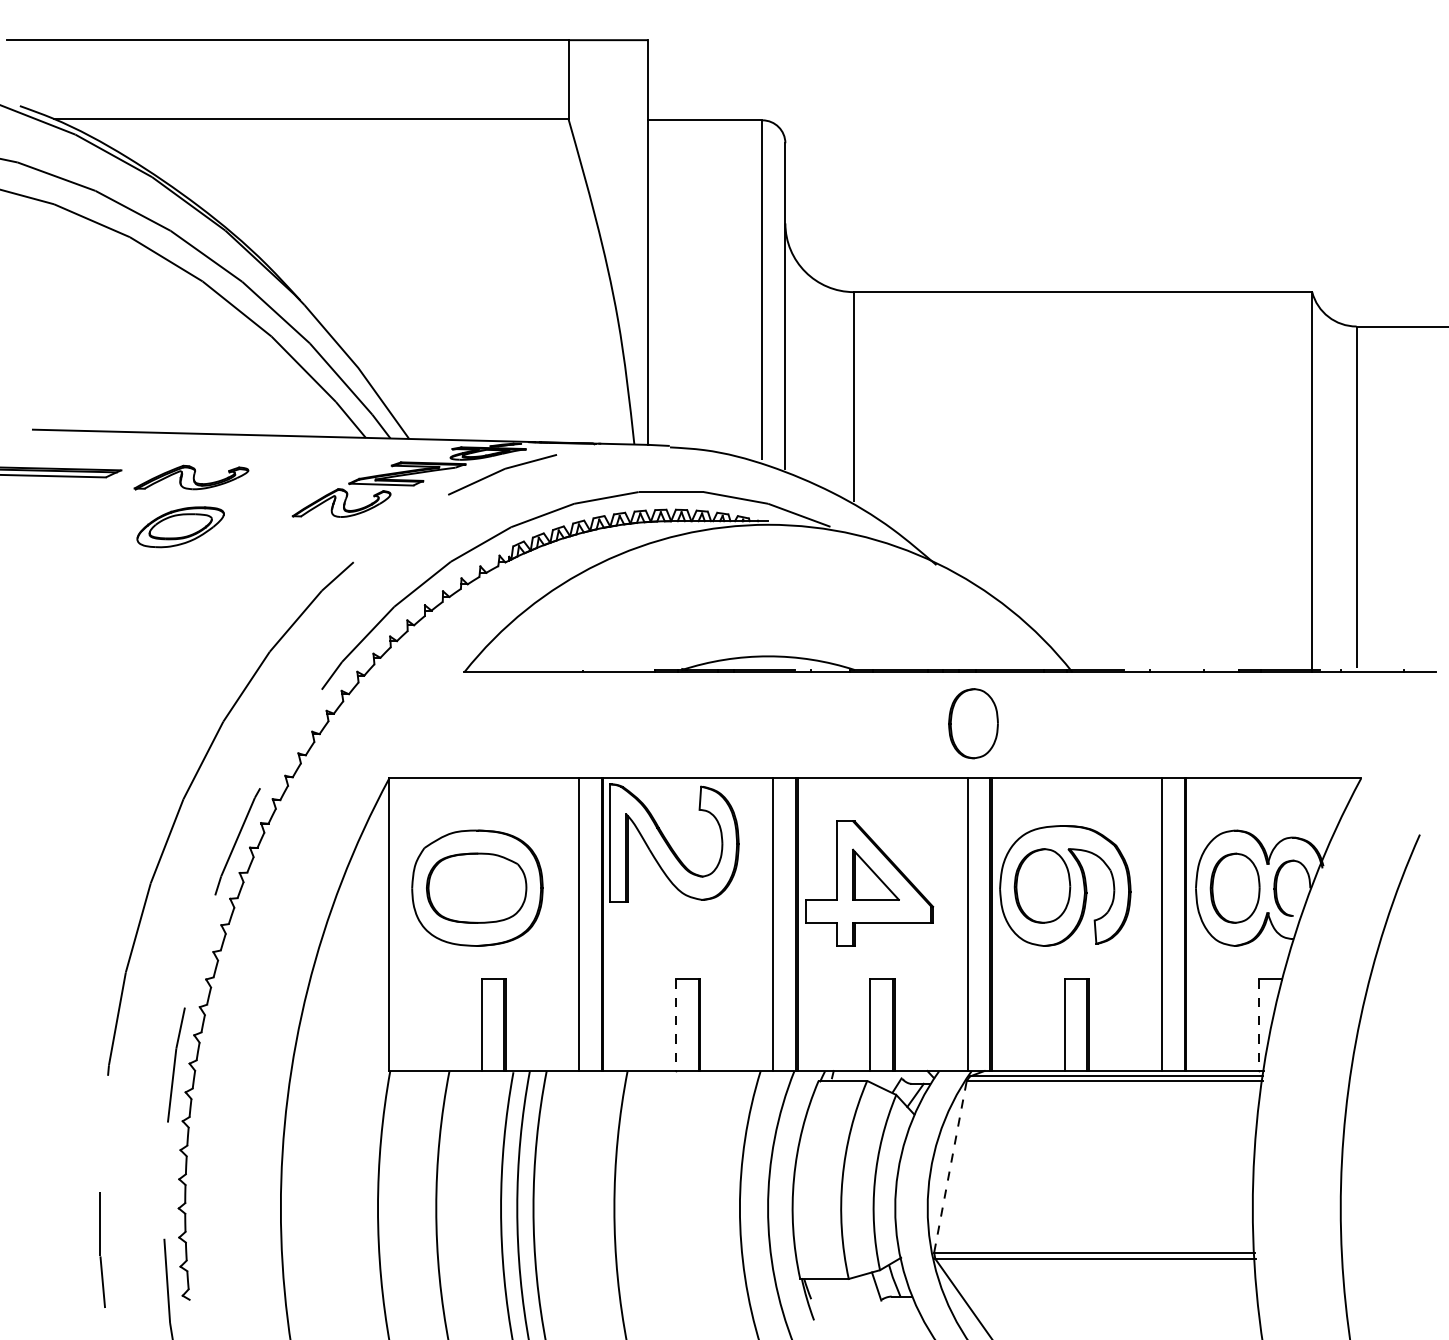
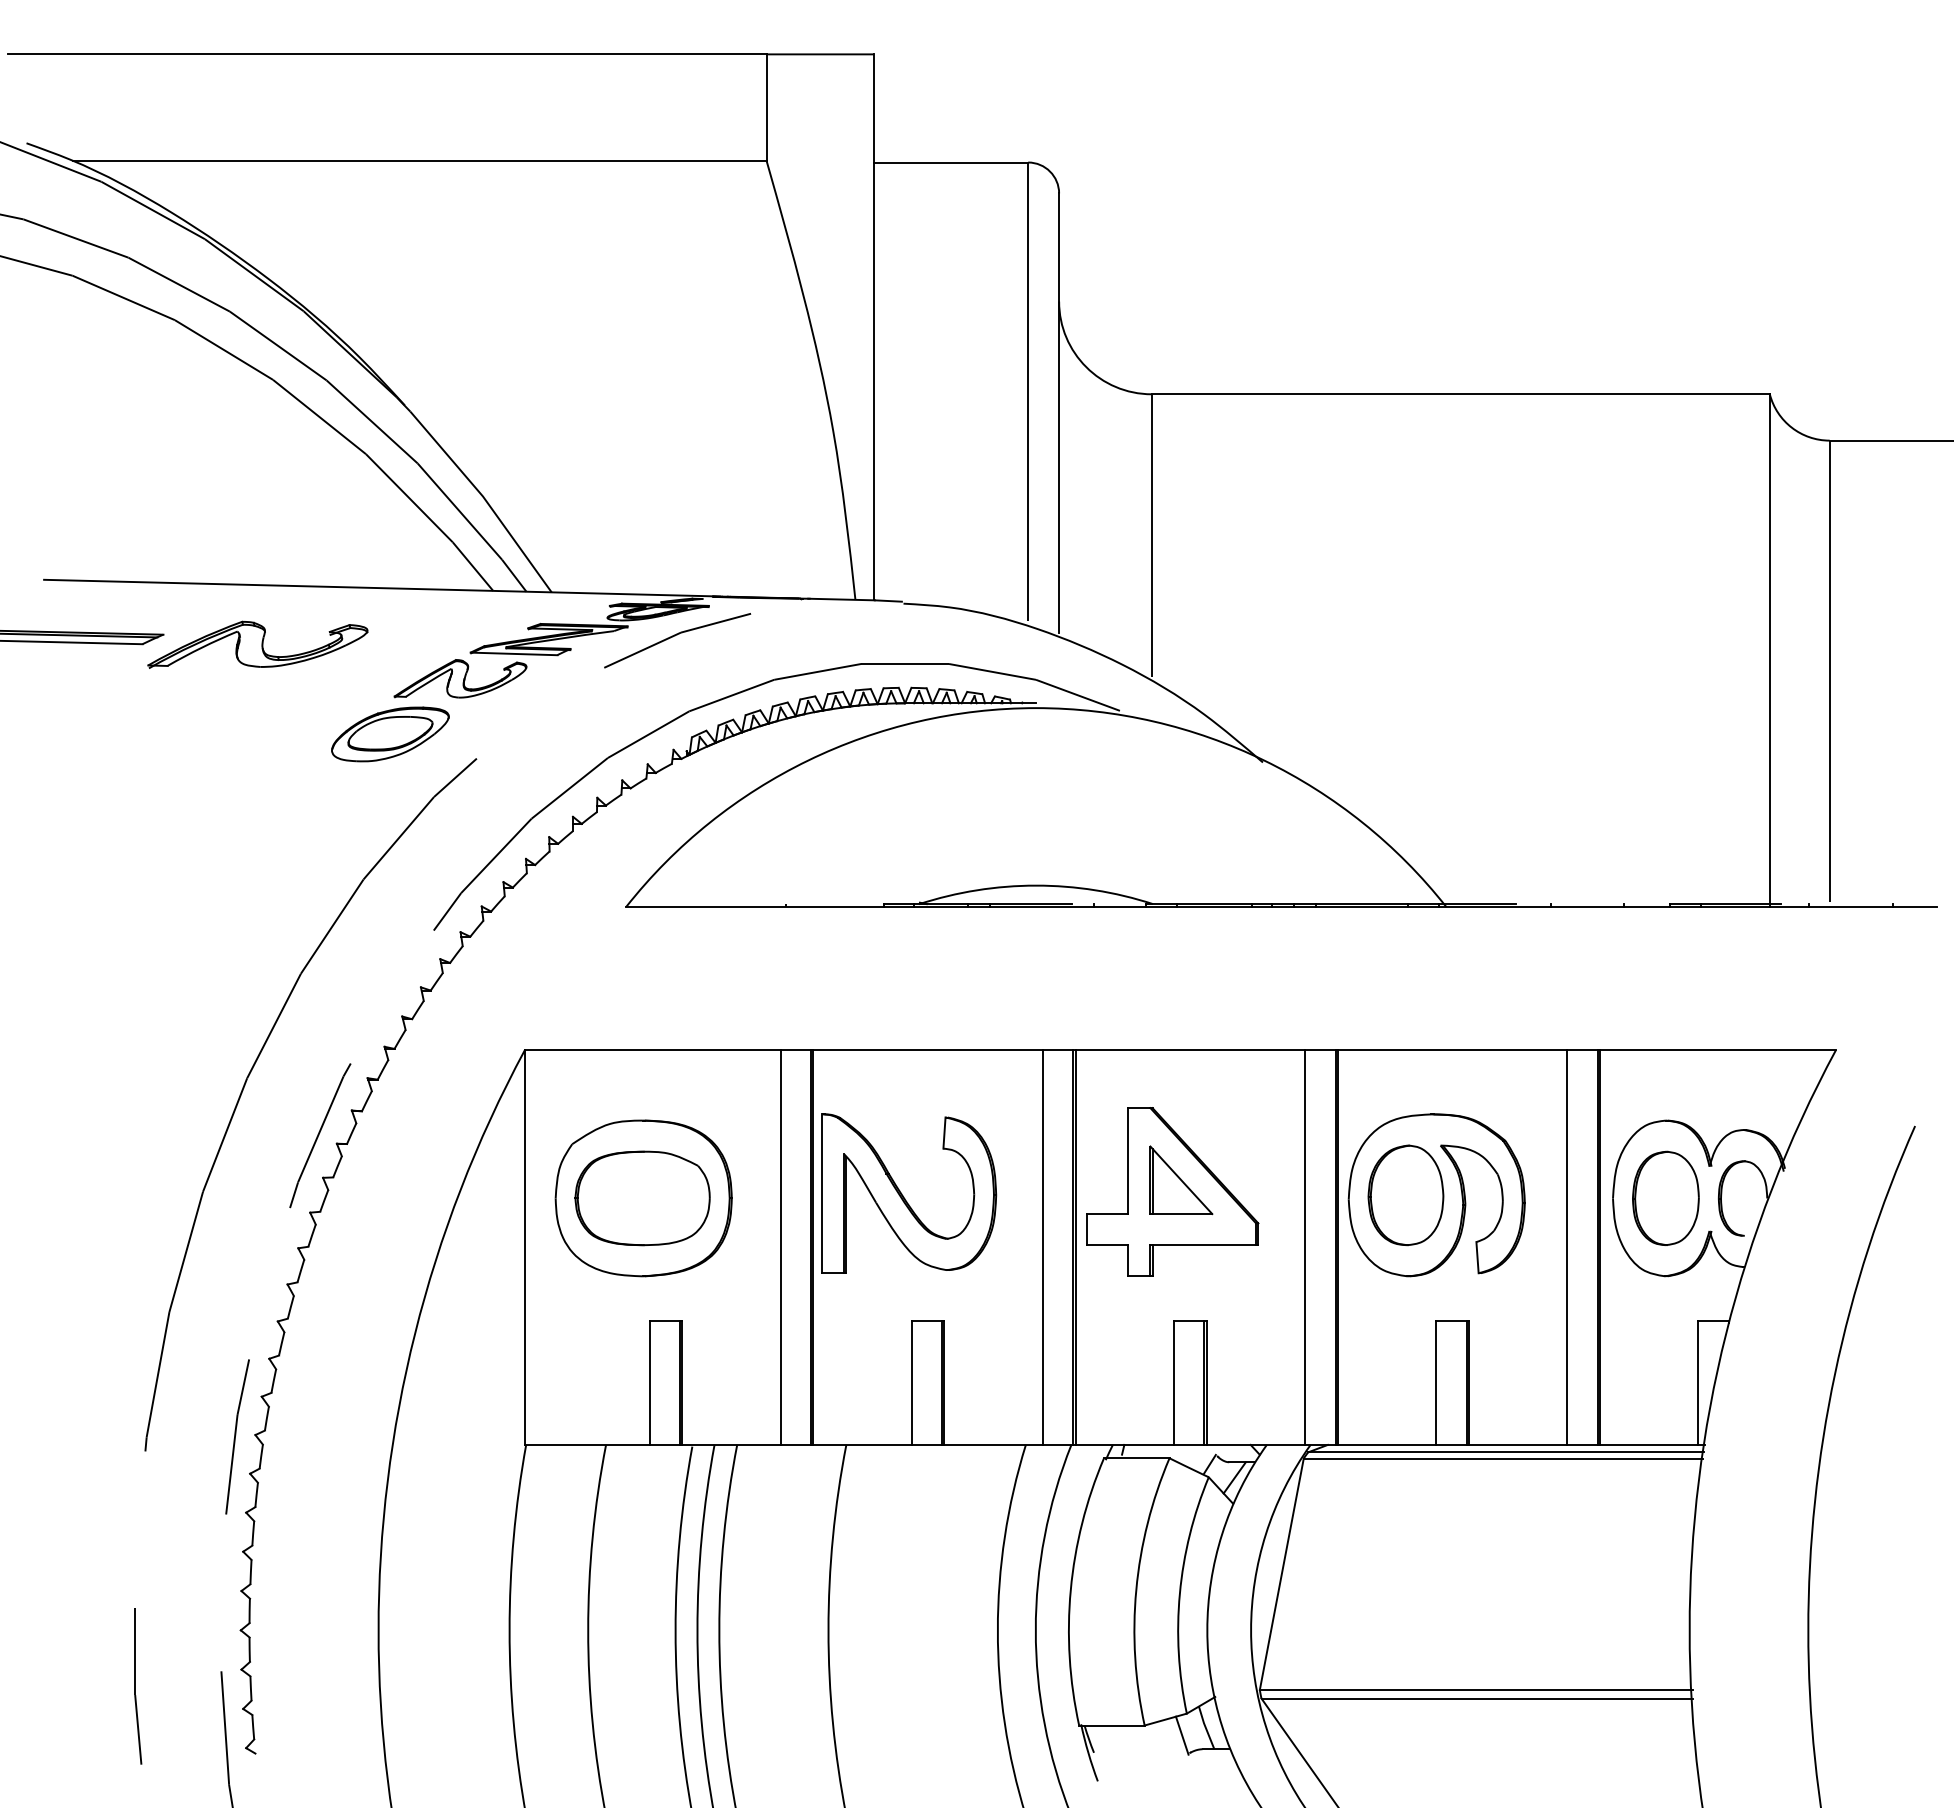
part: (191, 477) -> (257, 644), size x1.43
part: (180, 527) -> (390, 734), moved
part: (973, 723) -> (1312, 975), removed
part: (670, 844) -> (903, 1195), moved
line: (675, 1025) -> (911, 1383), dashed -> solid
line: (1259, 1025) -> (1698, 1383), dashed -> solid
line: (950, 1167) -> (1281, 1574), dashed -> solid

